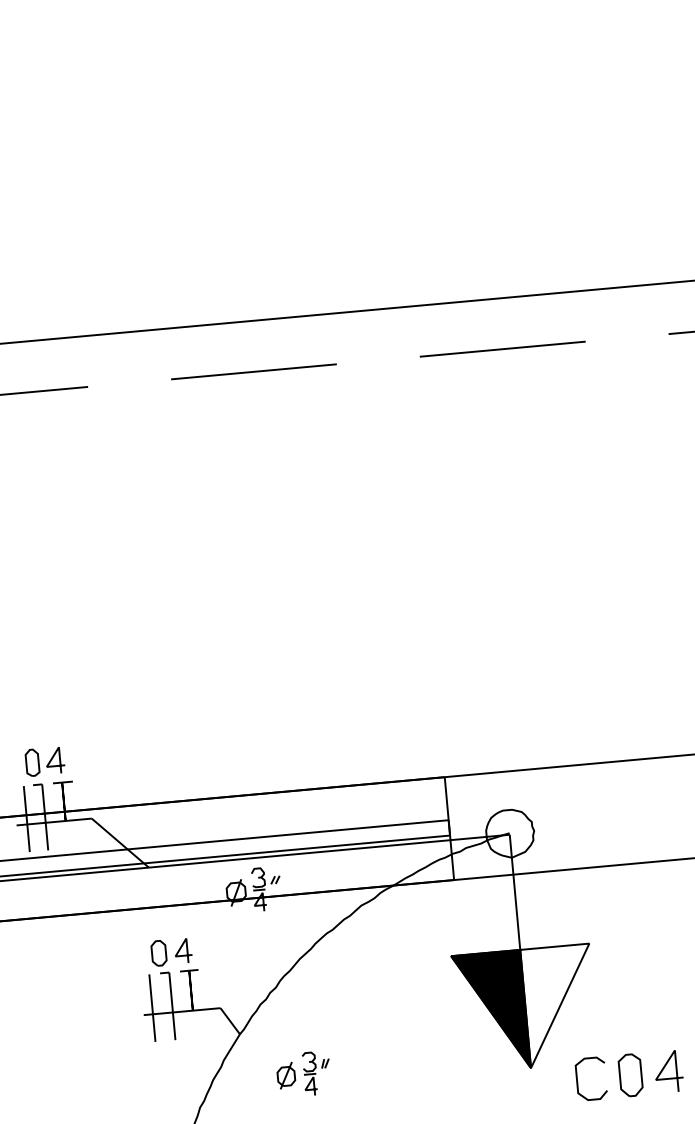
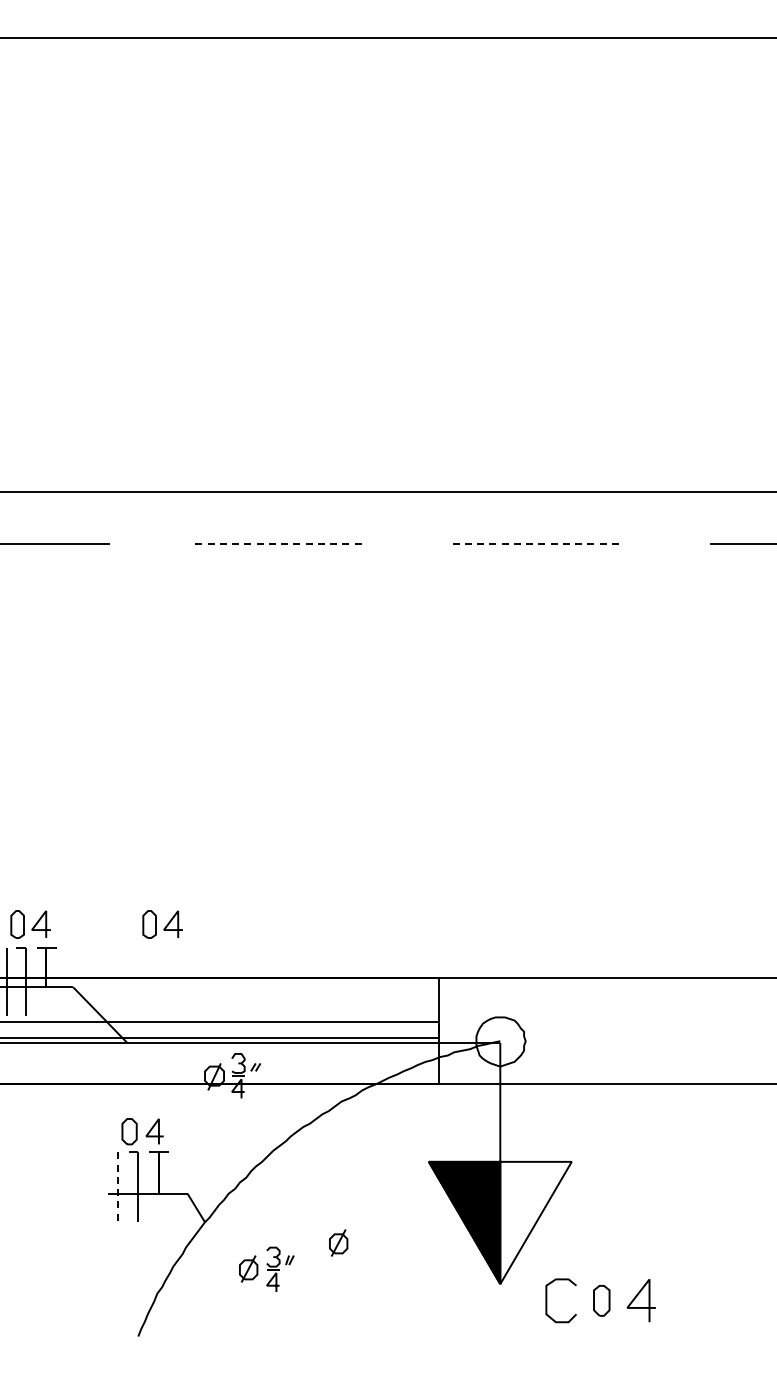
line: (502, 349) -> (538, 544), solid -> dashed
line: (254, 372) -> (281, 544), solid -> dashed
part: (172, 750) -> (162, 924), added
line: (152, 1008) -> (117, 1187), solid -> dashed
part: (370, 1042) -> (338, 1242), added
part: (630, 1075) -> (601, 1300), size x0.7

